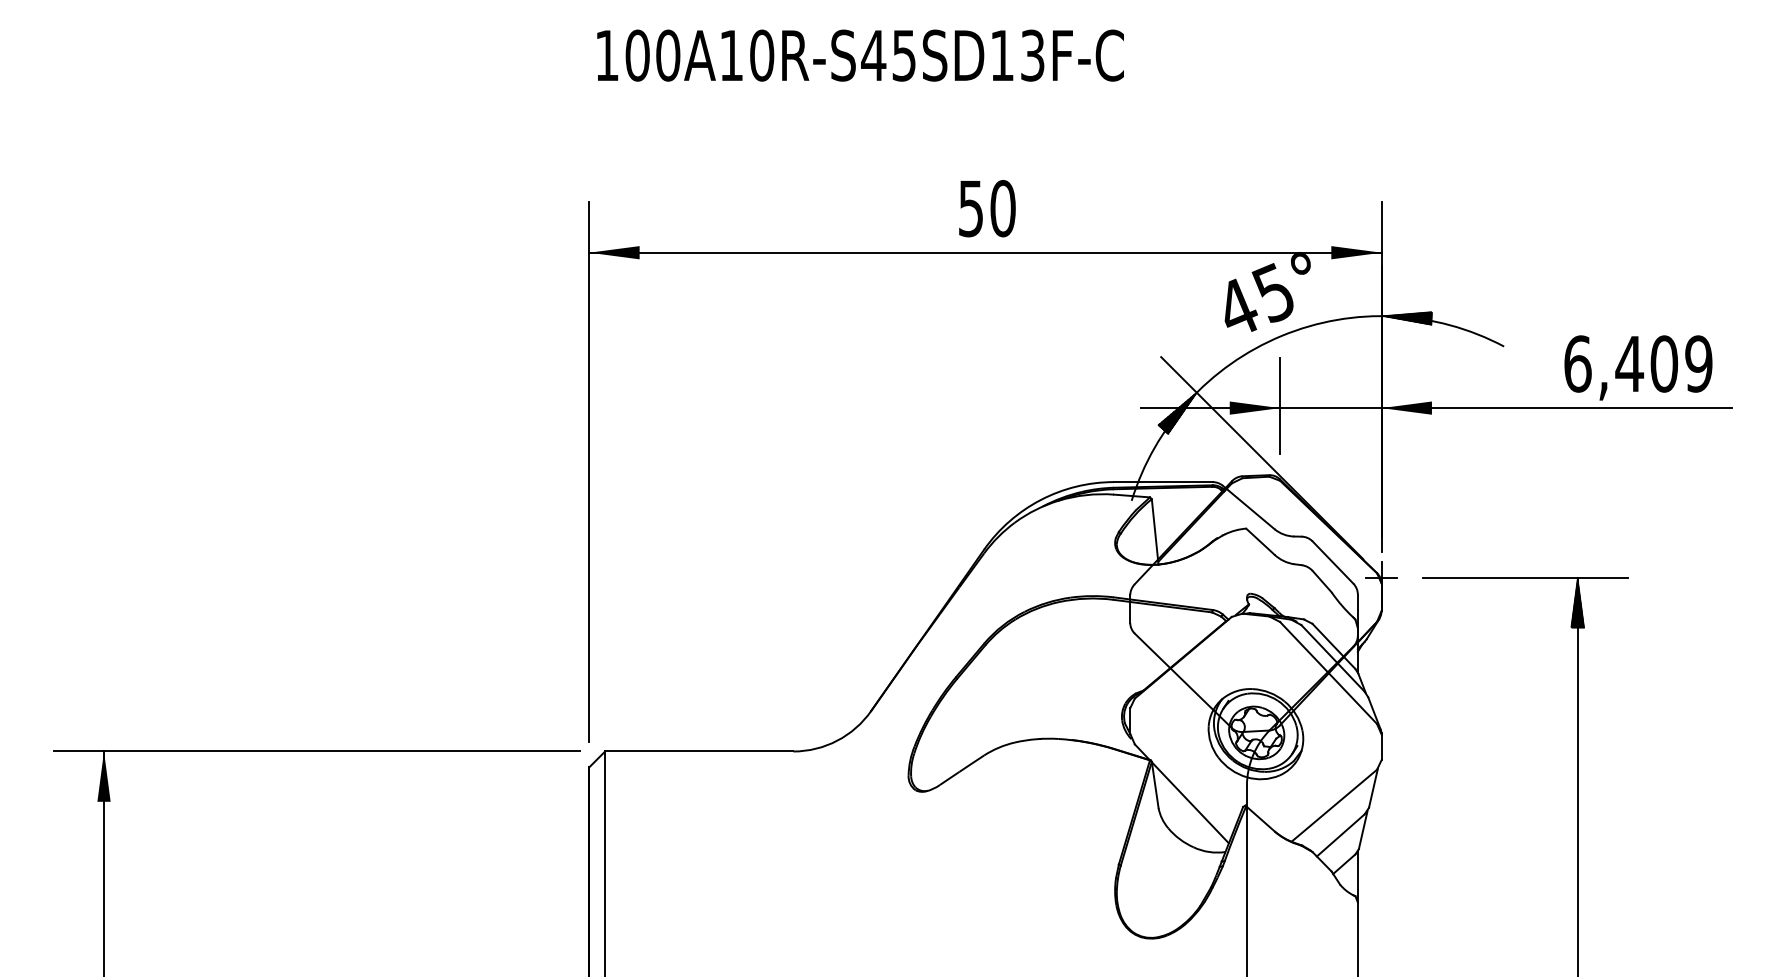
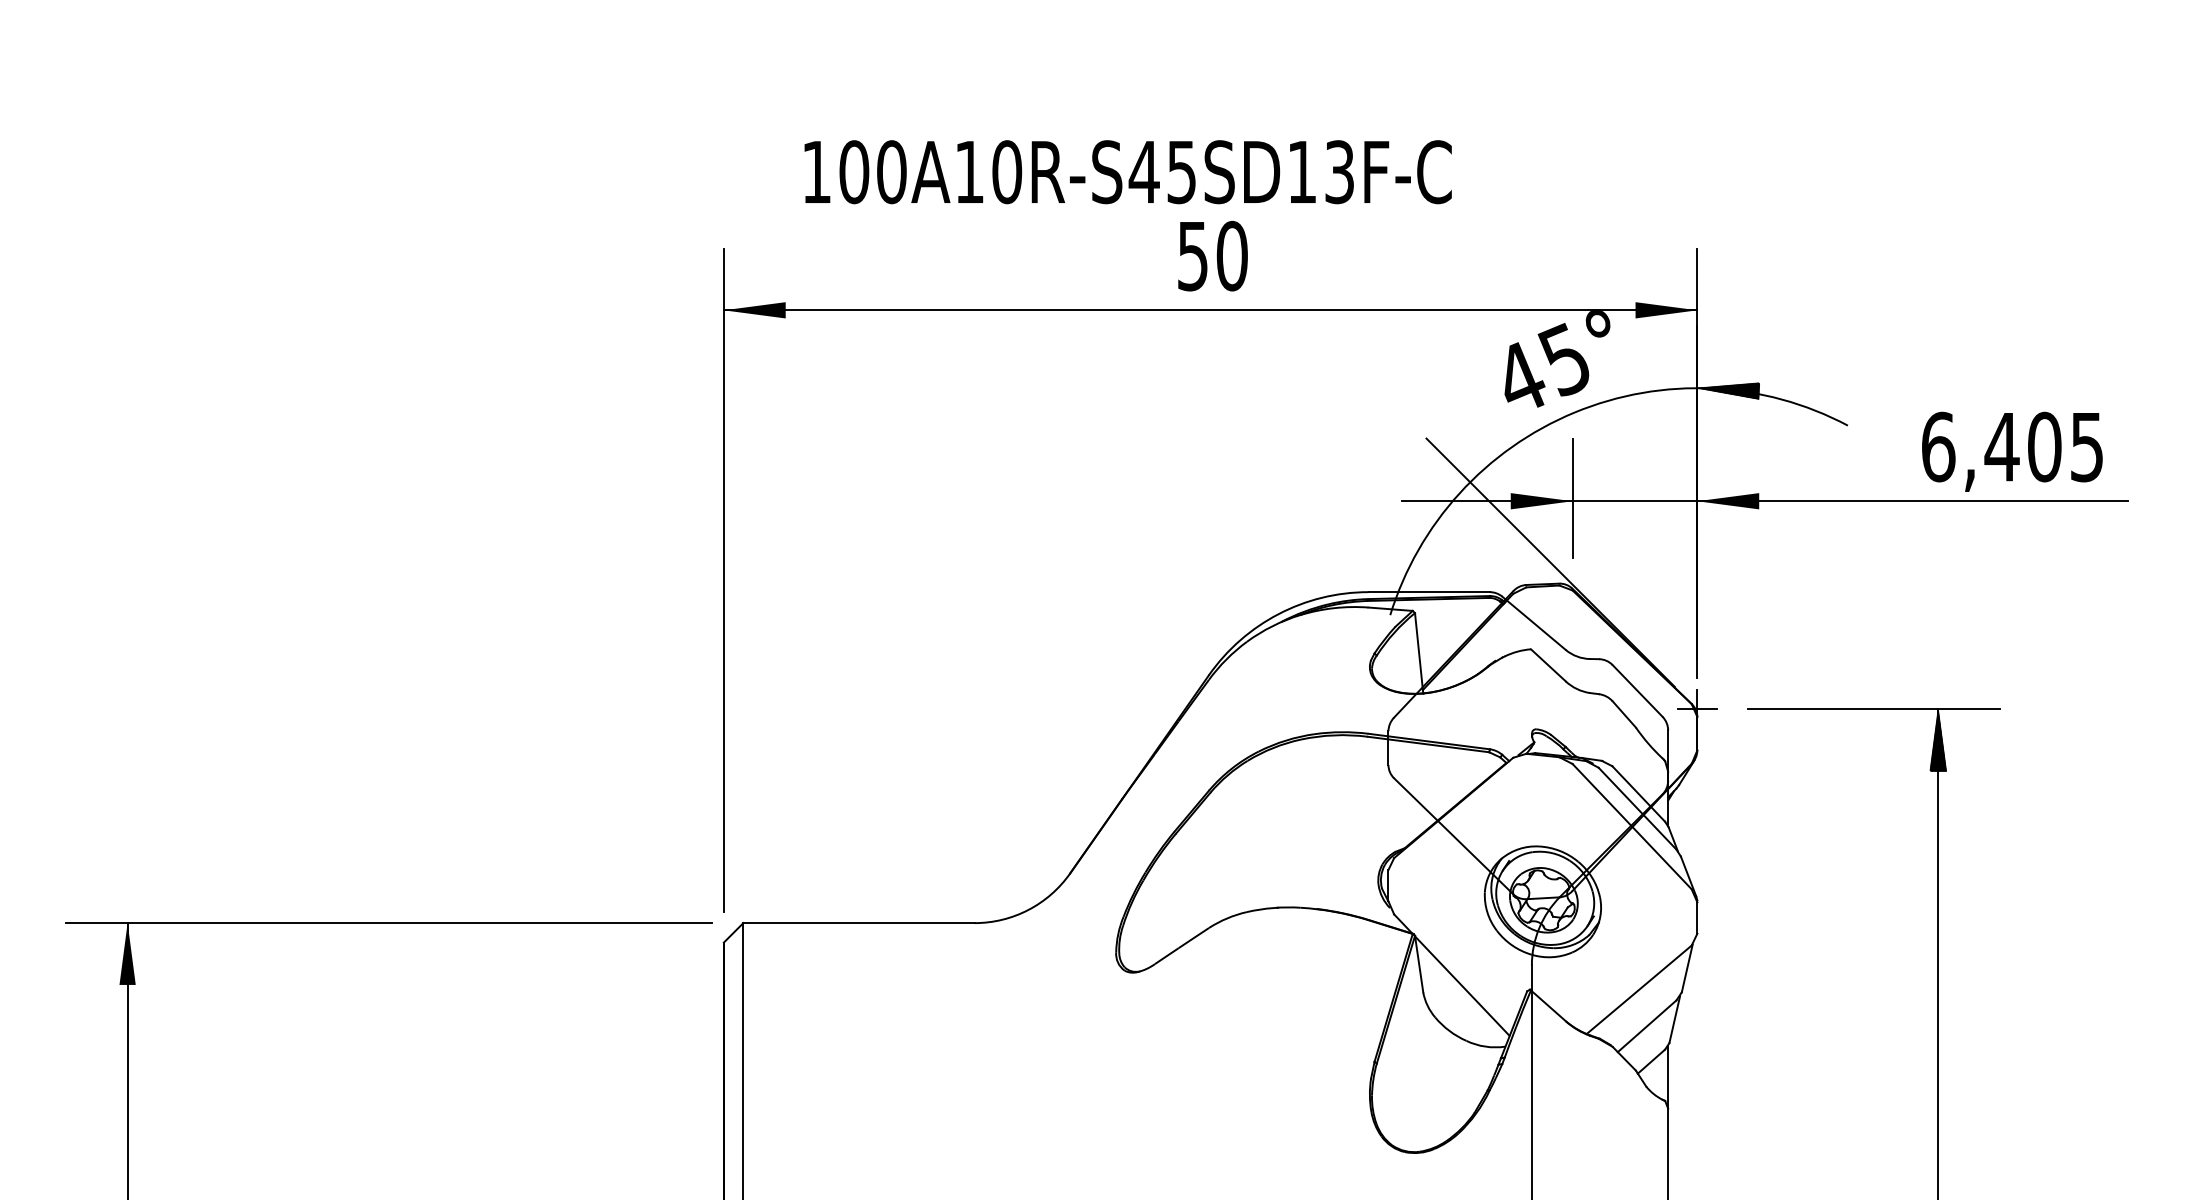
text: (860, 55) -> (1127, 172), moved
text: (1698, 363) -> (2086, 446), 6,409 -> 6,405
hatch: (1176, 413) -> (1445, 507), removed

